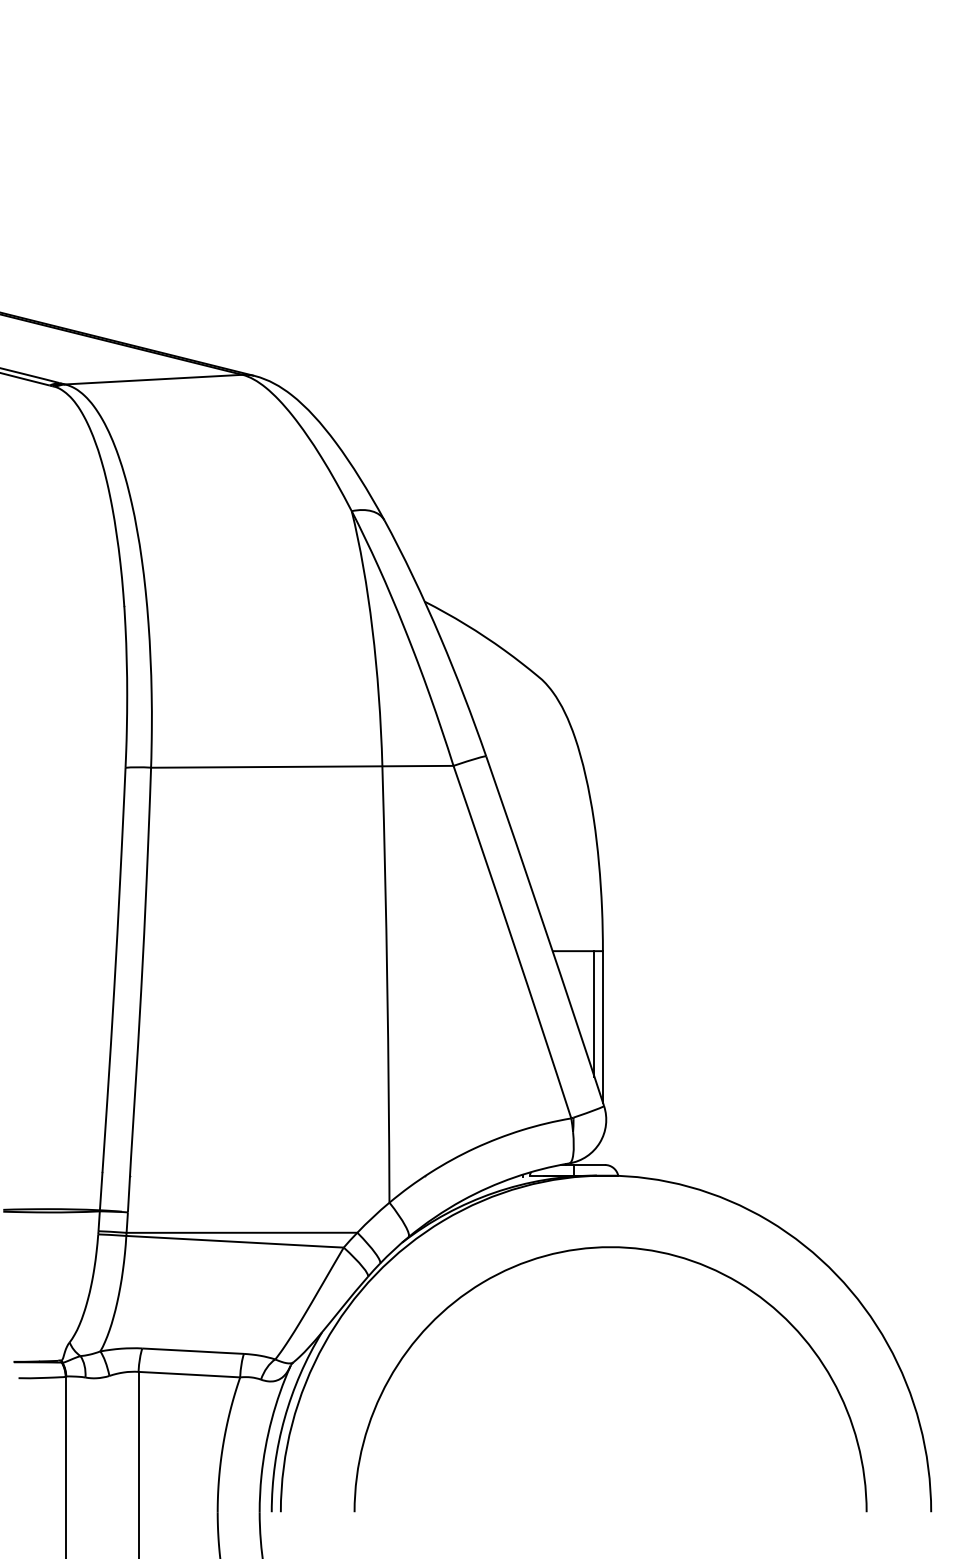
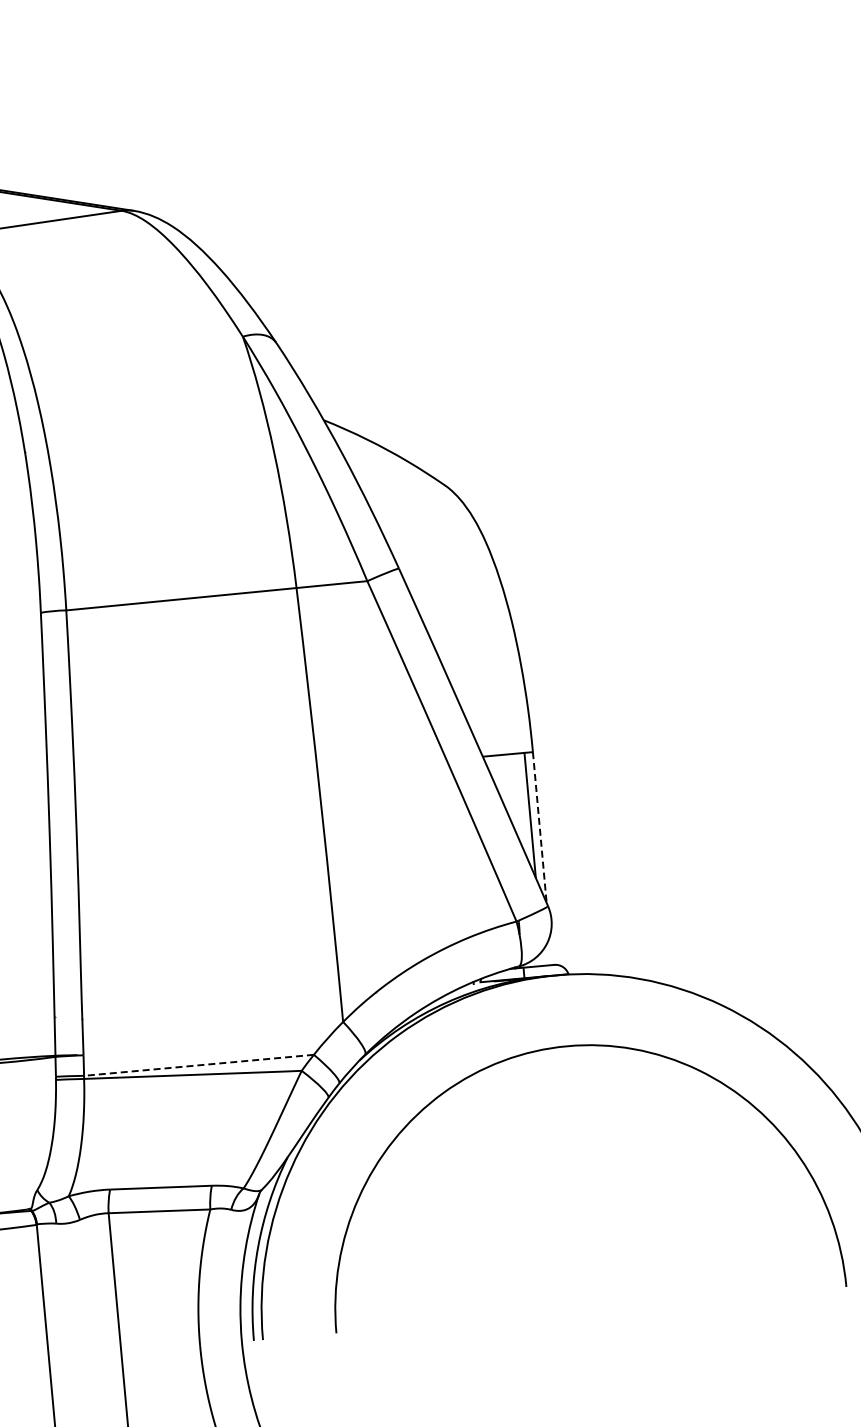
line: (602, 1026) -> (539, 827), solid -> dashed
line: (241, 1232) -> (198, 1065), solid -> dashed

